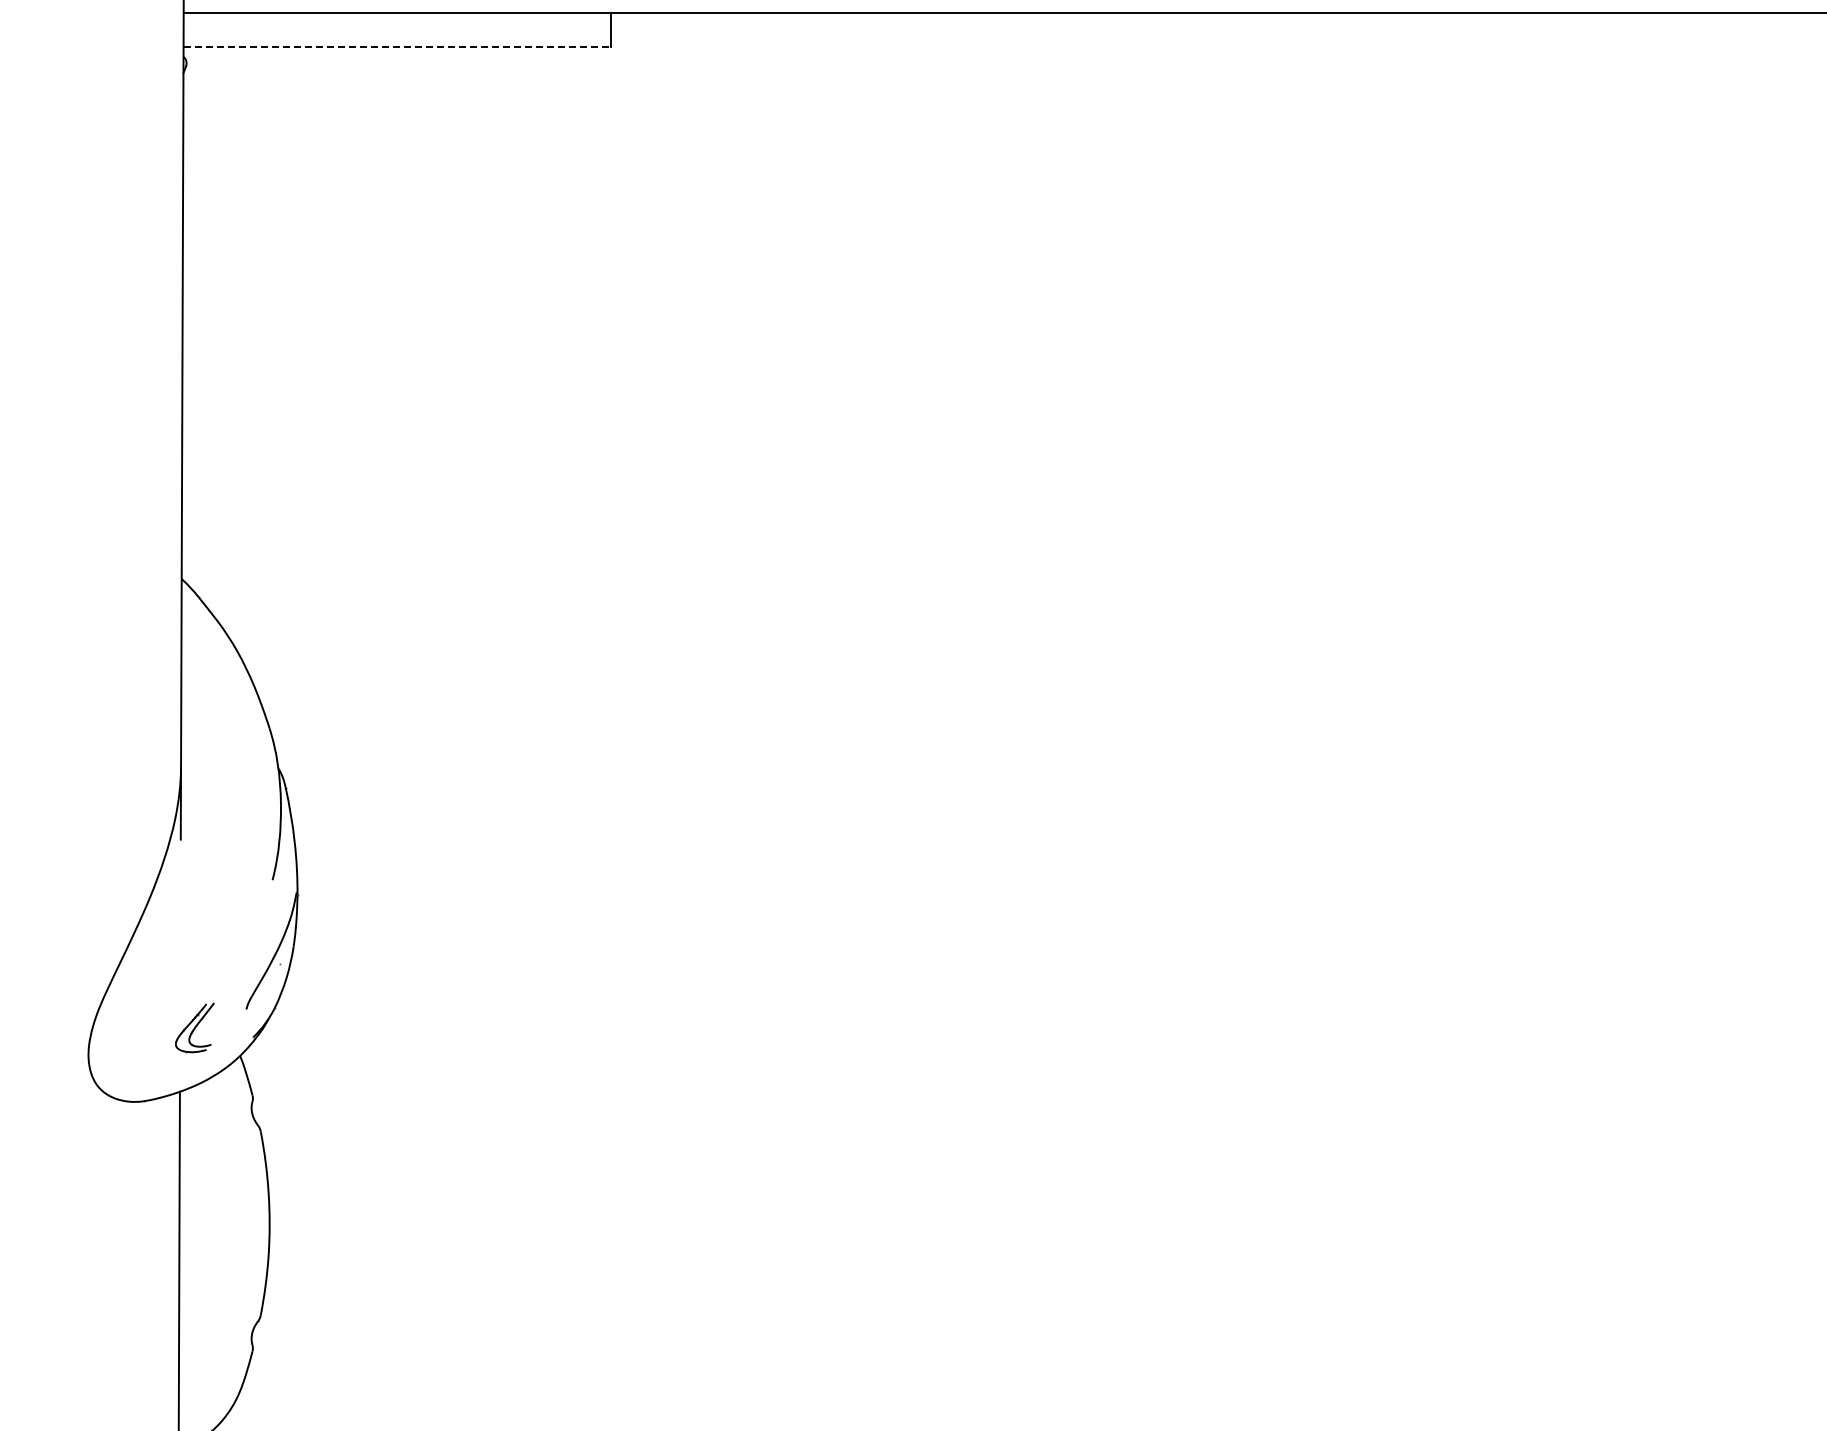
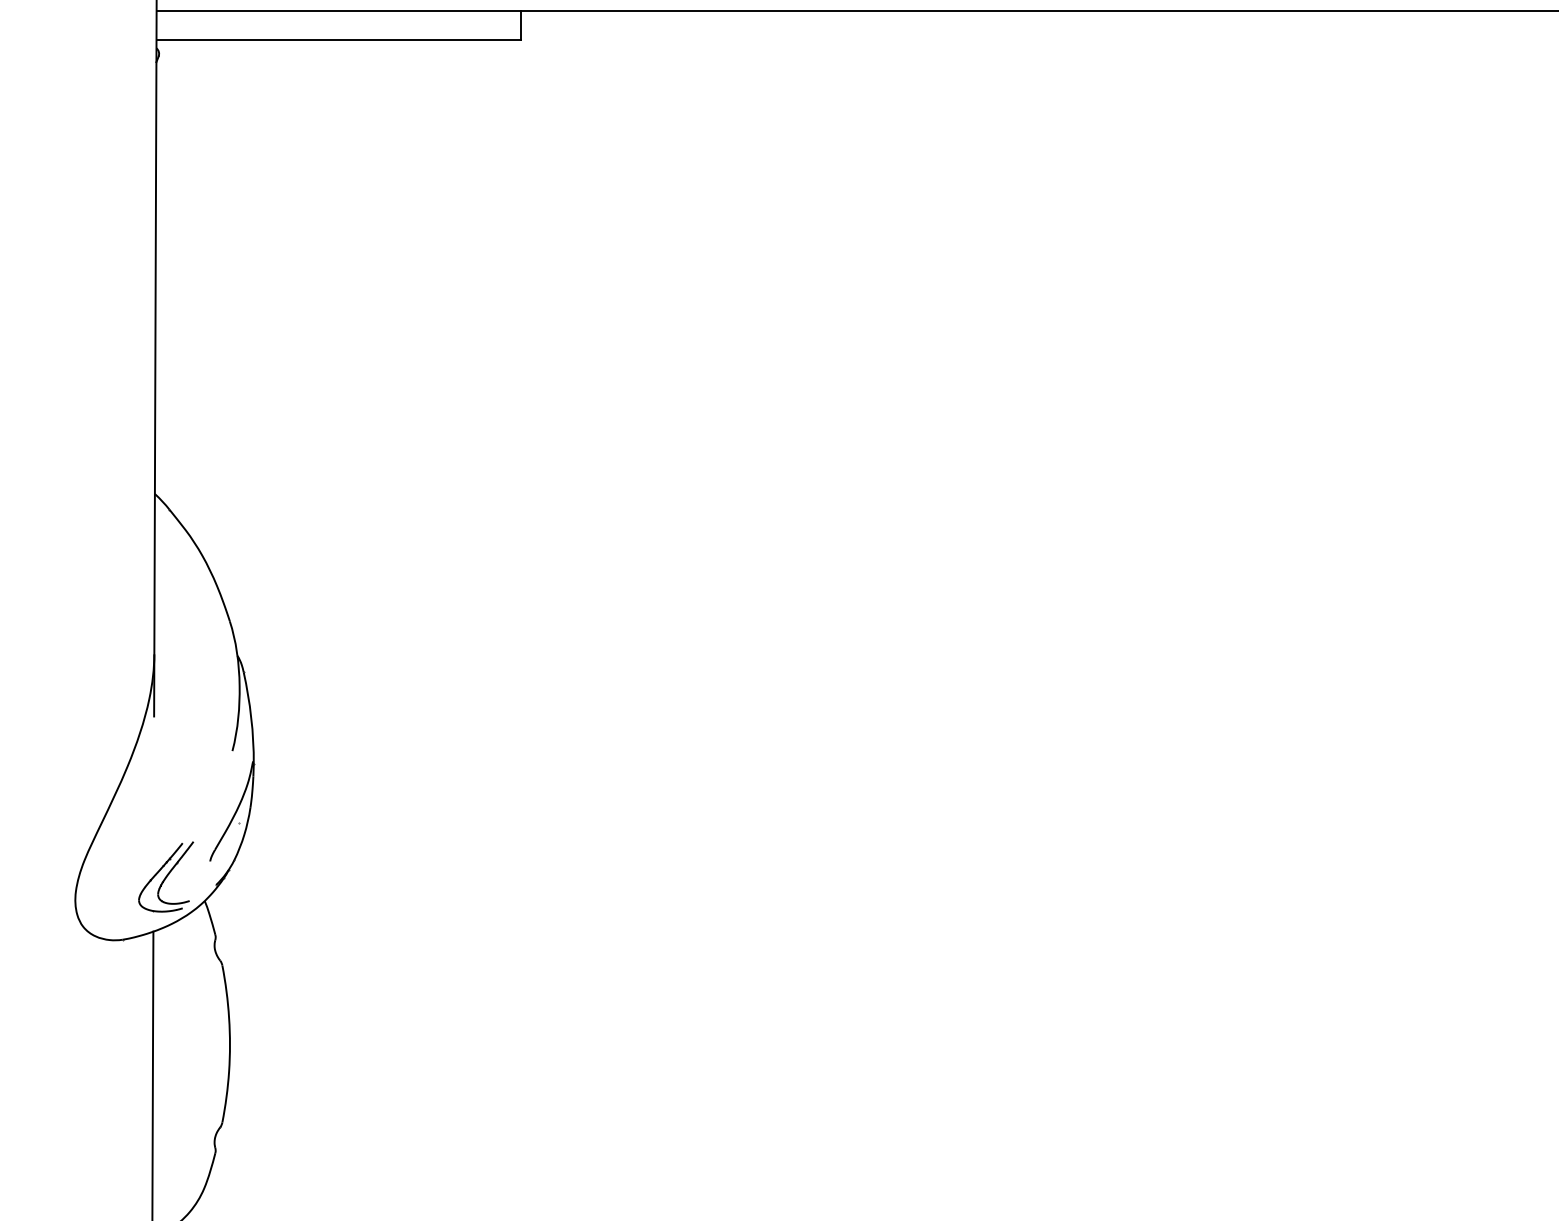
line: (397, 46) -> (339, 39), dashed -> solid
part: (194, 1027) -> (165, 876), size x1.67

